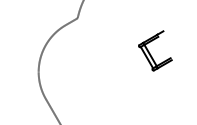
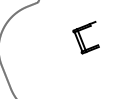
part: (155, 50) -> (86, 36), moved

